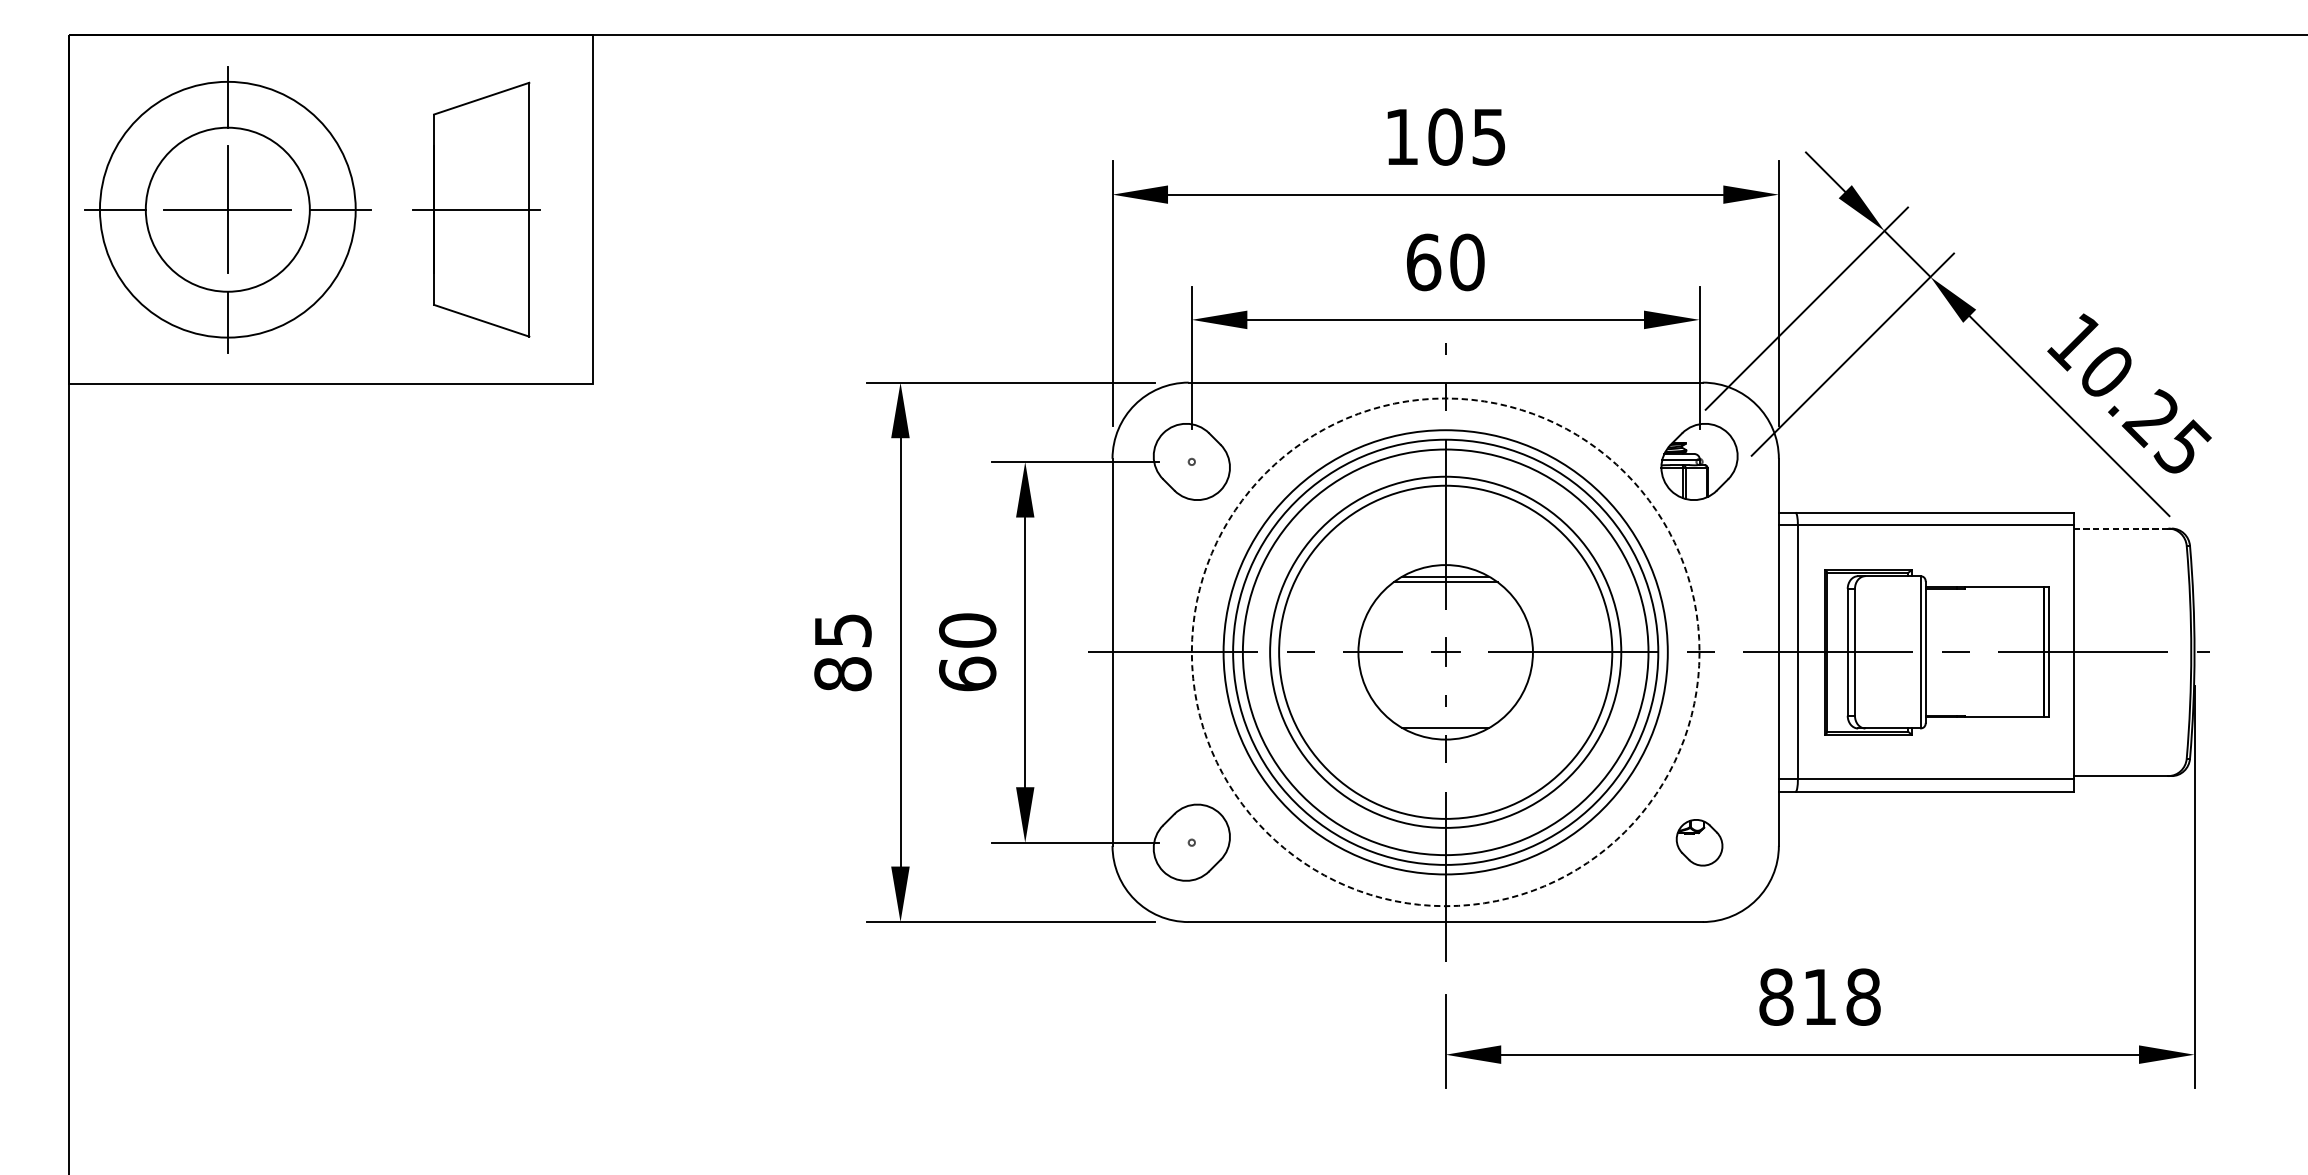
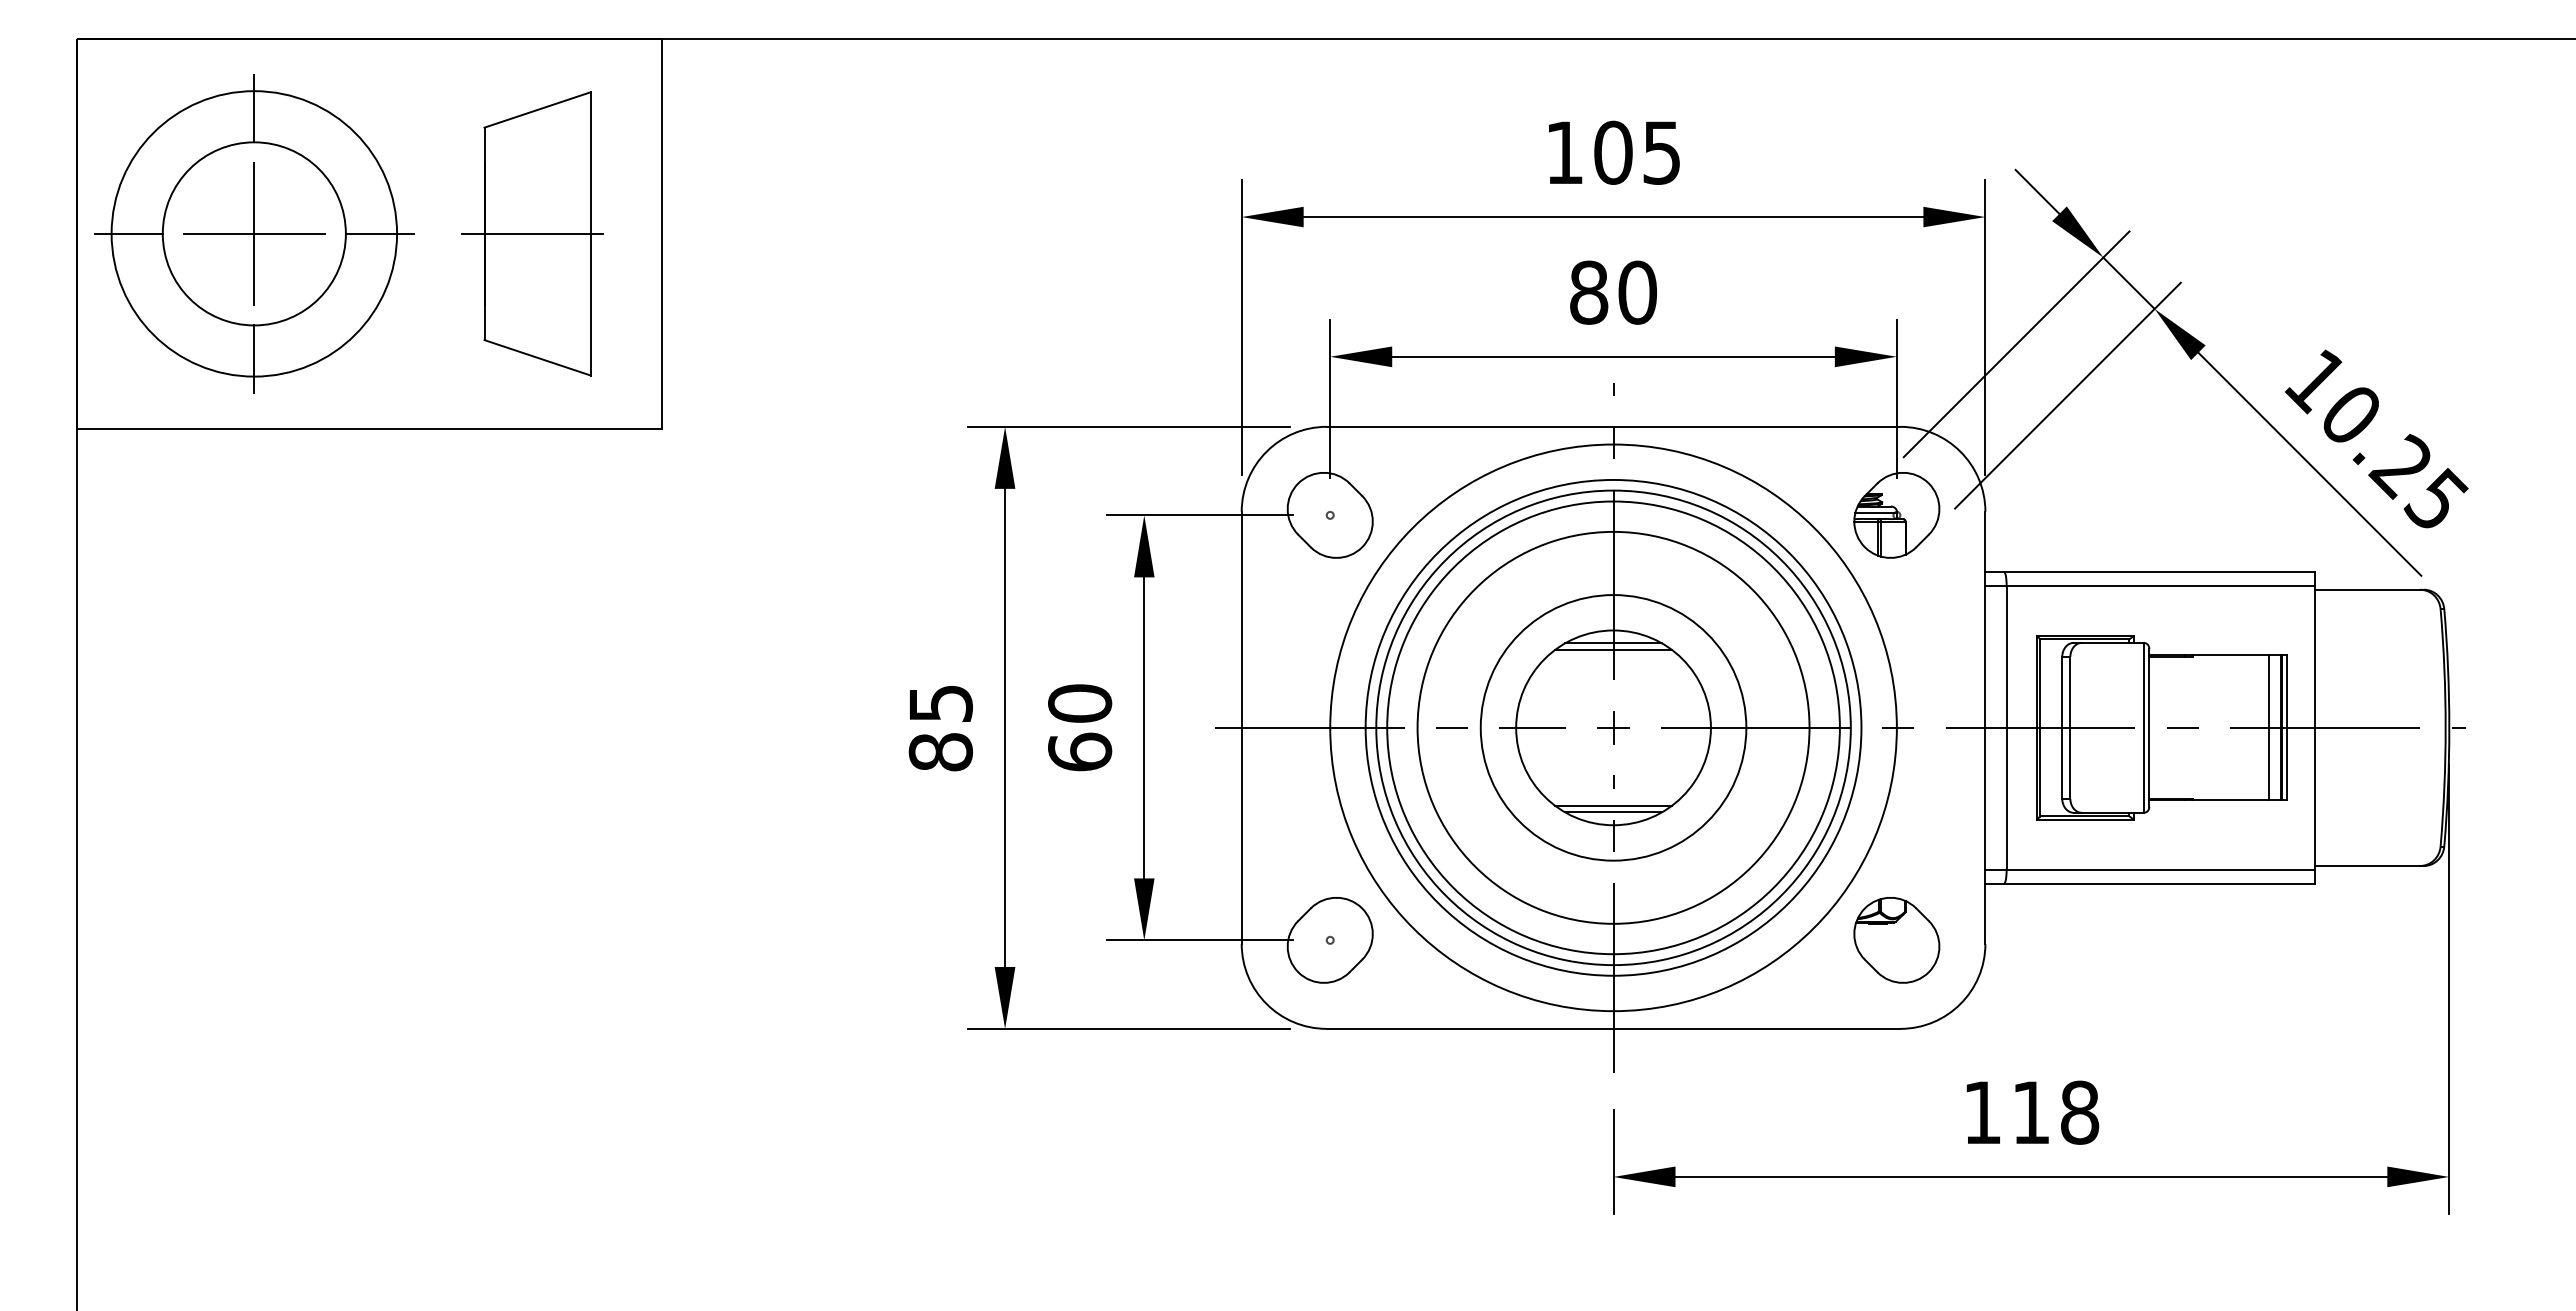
text: (1424, 262) -> (1589, 292), 60 -> 80
line: (2121, 528) -> (2367, 589), dashed -> solid
circle: (1445, 652) -> (1613, 727), dashed -> solid
circle: (1445, 652) -> (1613, 727), size x0.71
line: (2033, 652) -> (2269, 727), added
line: (1445, 722) -> (1613, 806), added
part: (1699, 842) -> (1896, 940), size x1.67
text: (1776, 996) -> (1982, 1112), 818 -> 118

